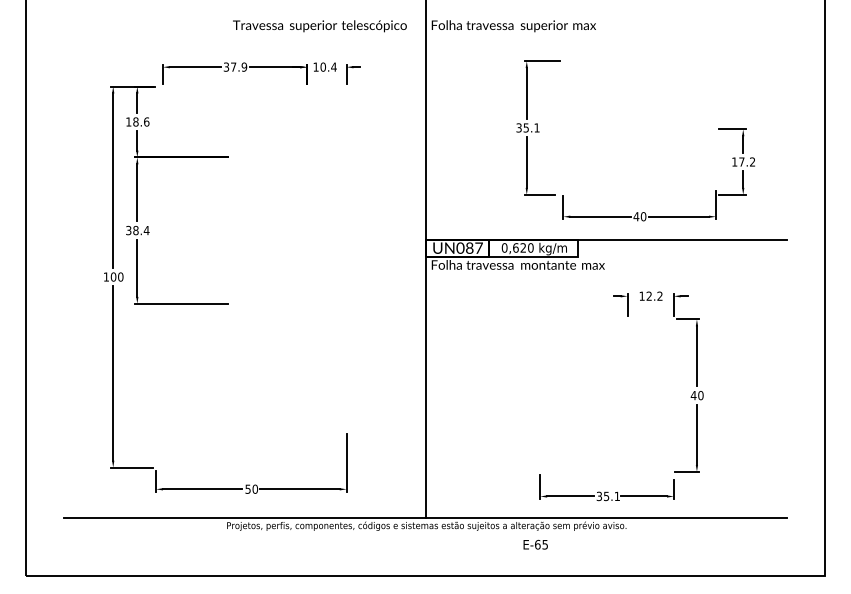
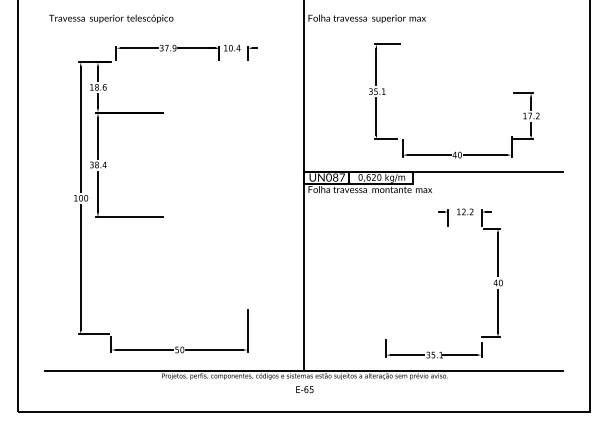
text: (319, 26) -> (110, 19), moved
text: (535, 544) -> (304, 389), moved

